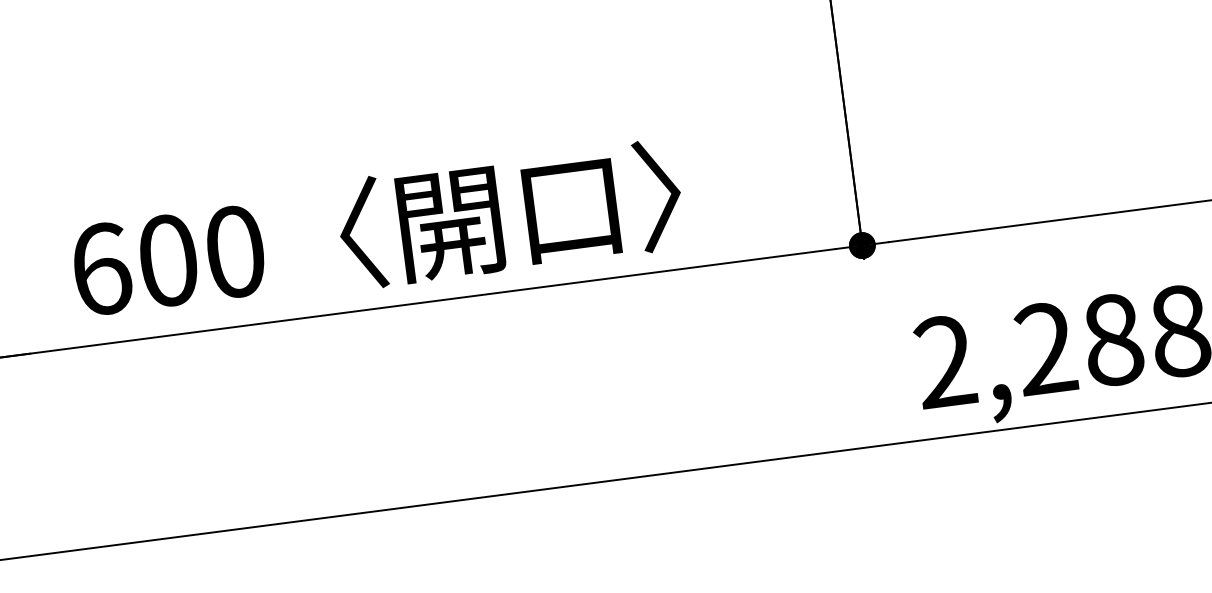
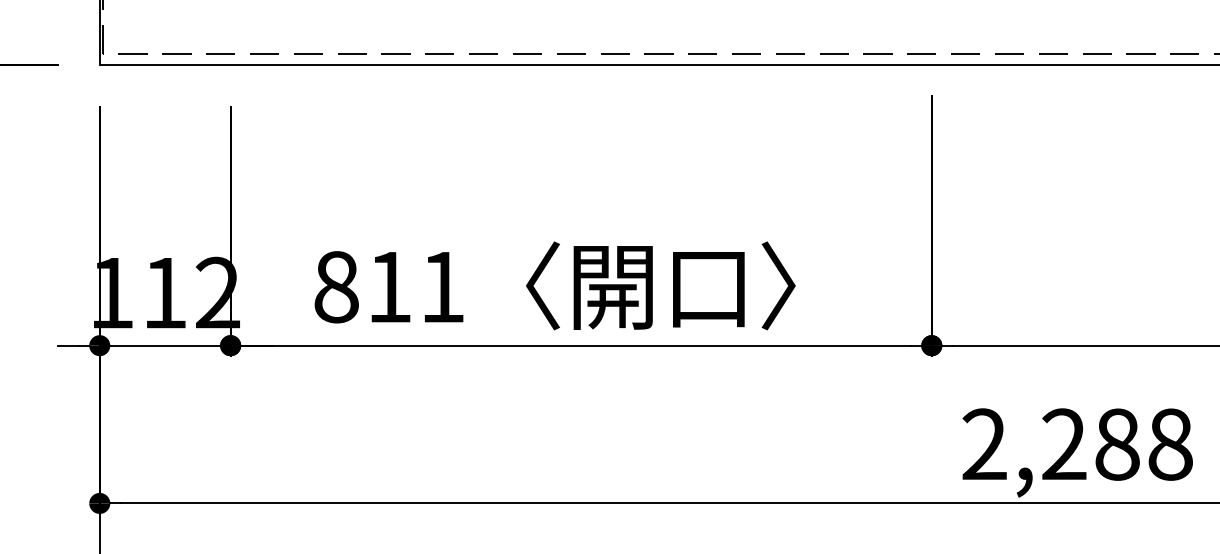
text: (168, 261) -> (389, 287), 600 -> 811

